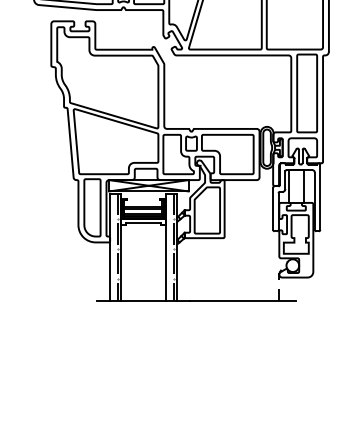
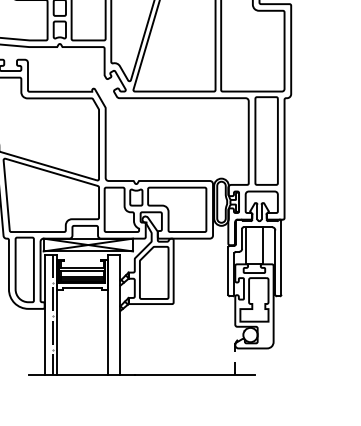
hatch: (173, 247) -> (116, 314), removed

